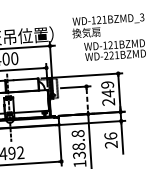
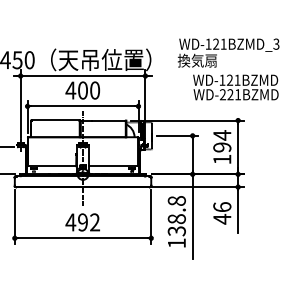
text: (108, 93) -> (222, 147), 249 -> 194
line: (87, 100) -> (192, 155), dashed -> solid
text: (111, 144) -> (222, 218), 26 -> 46

